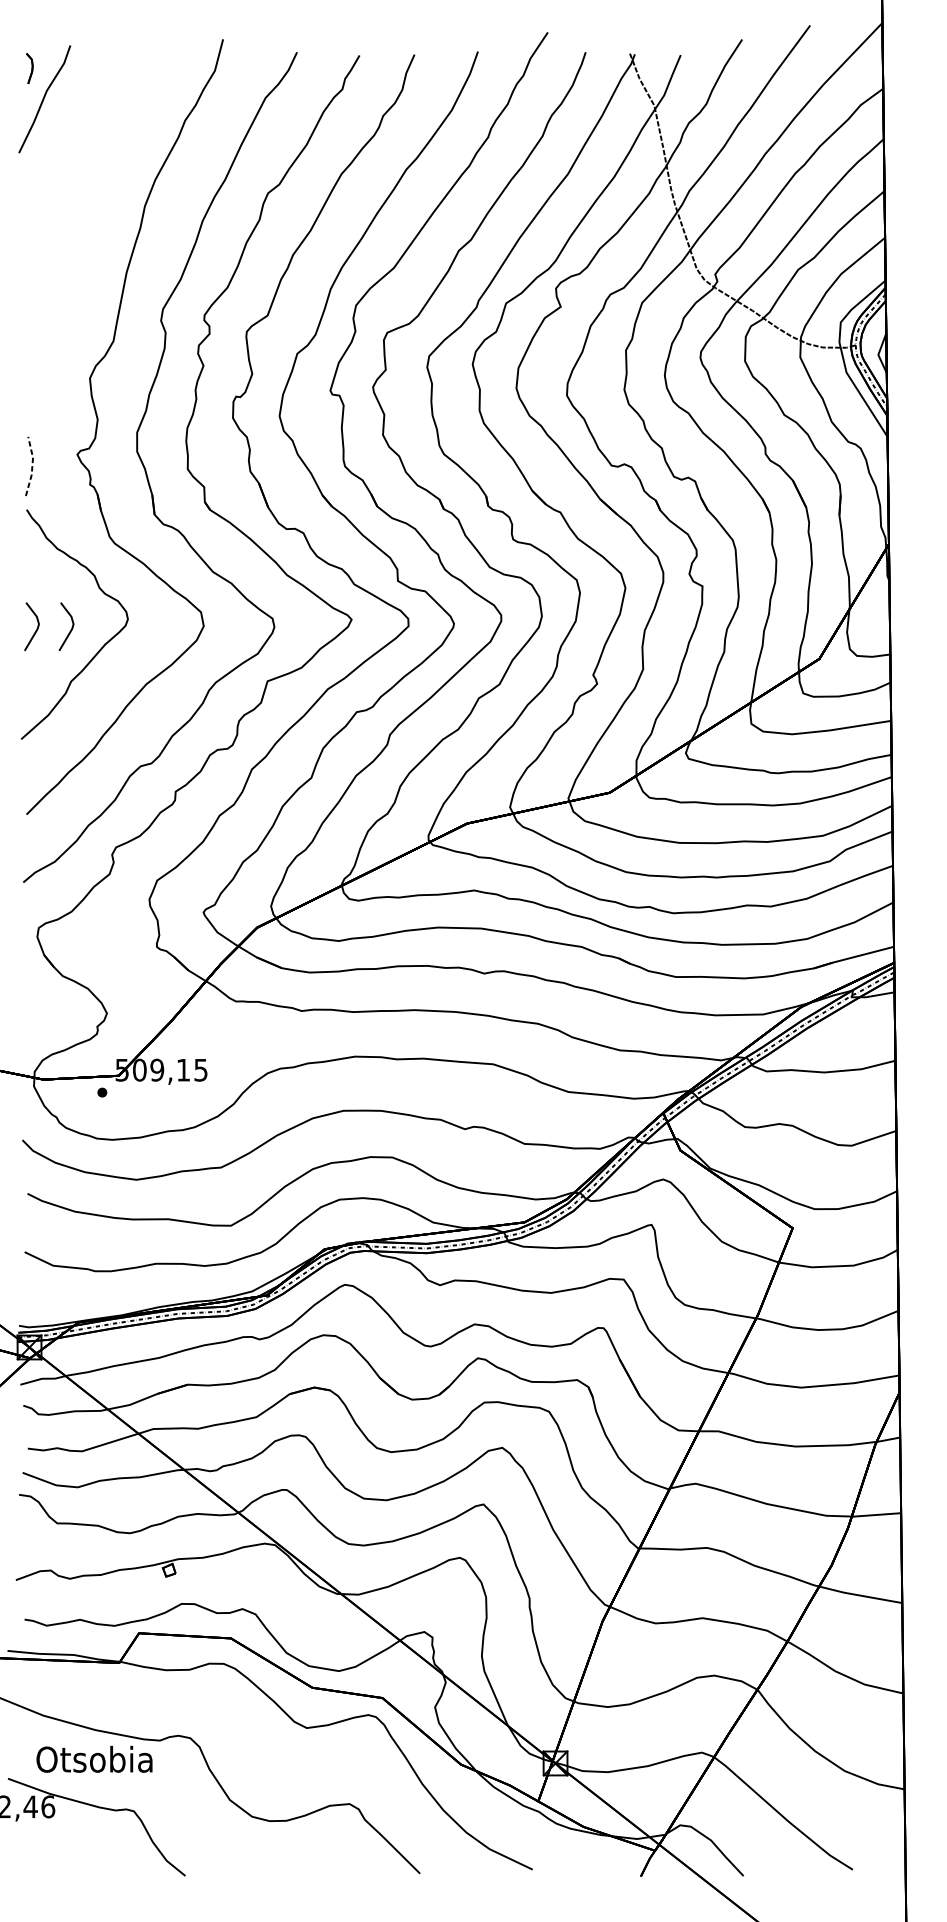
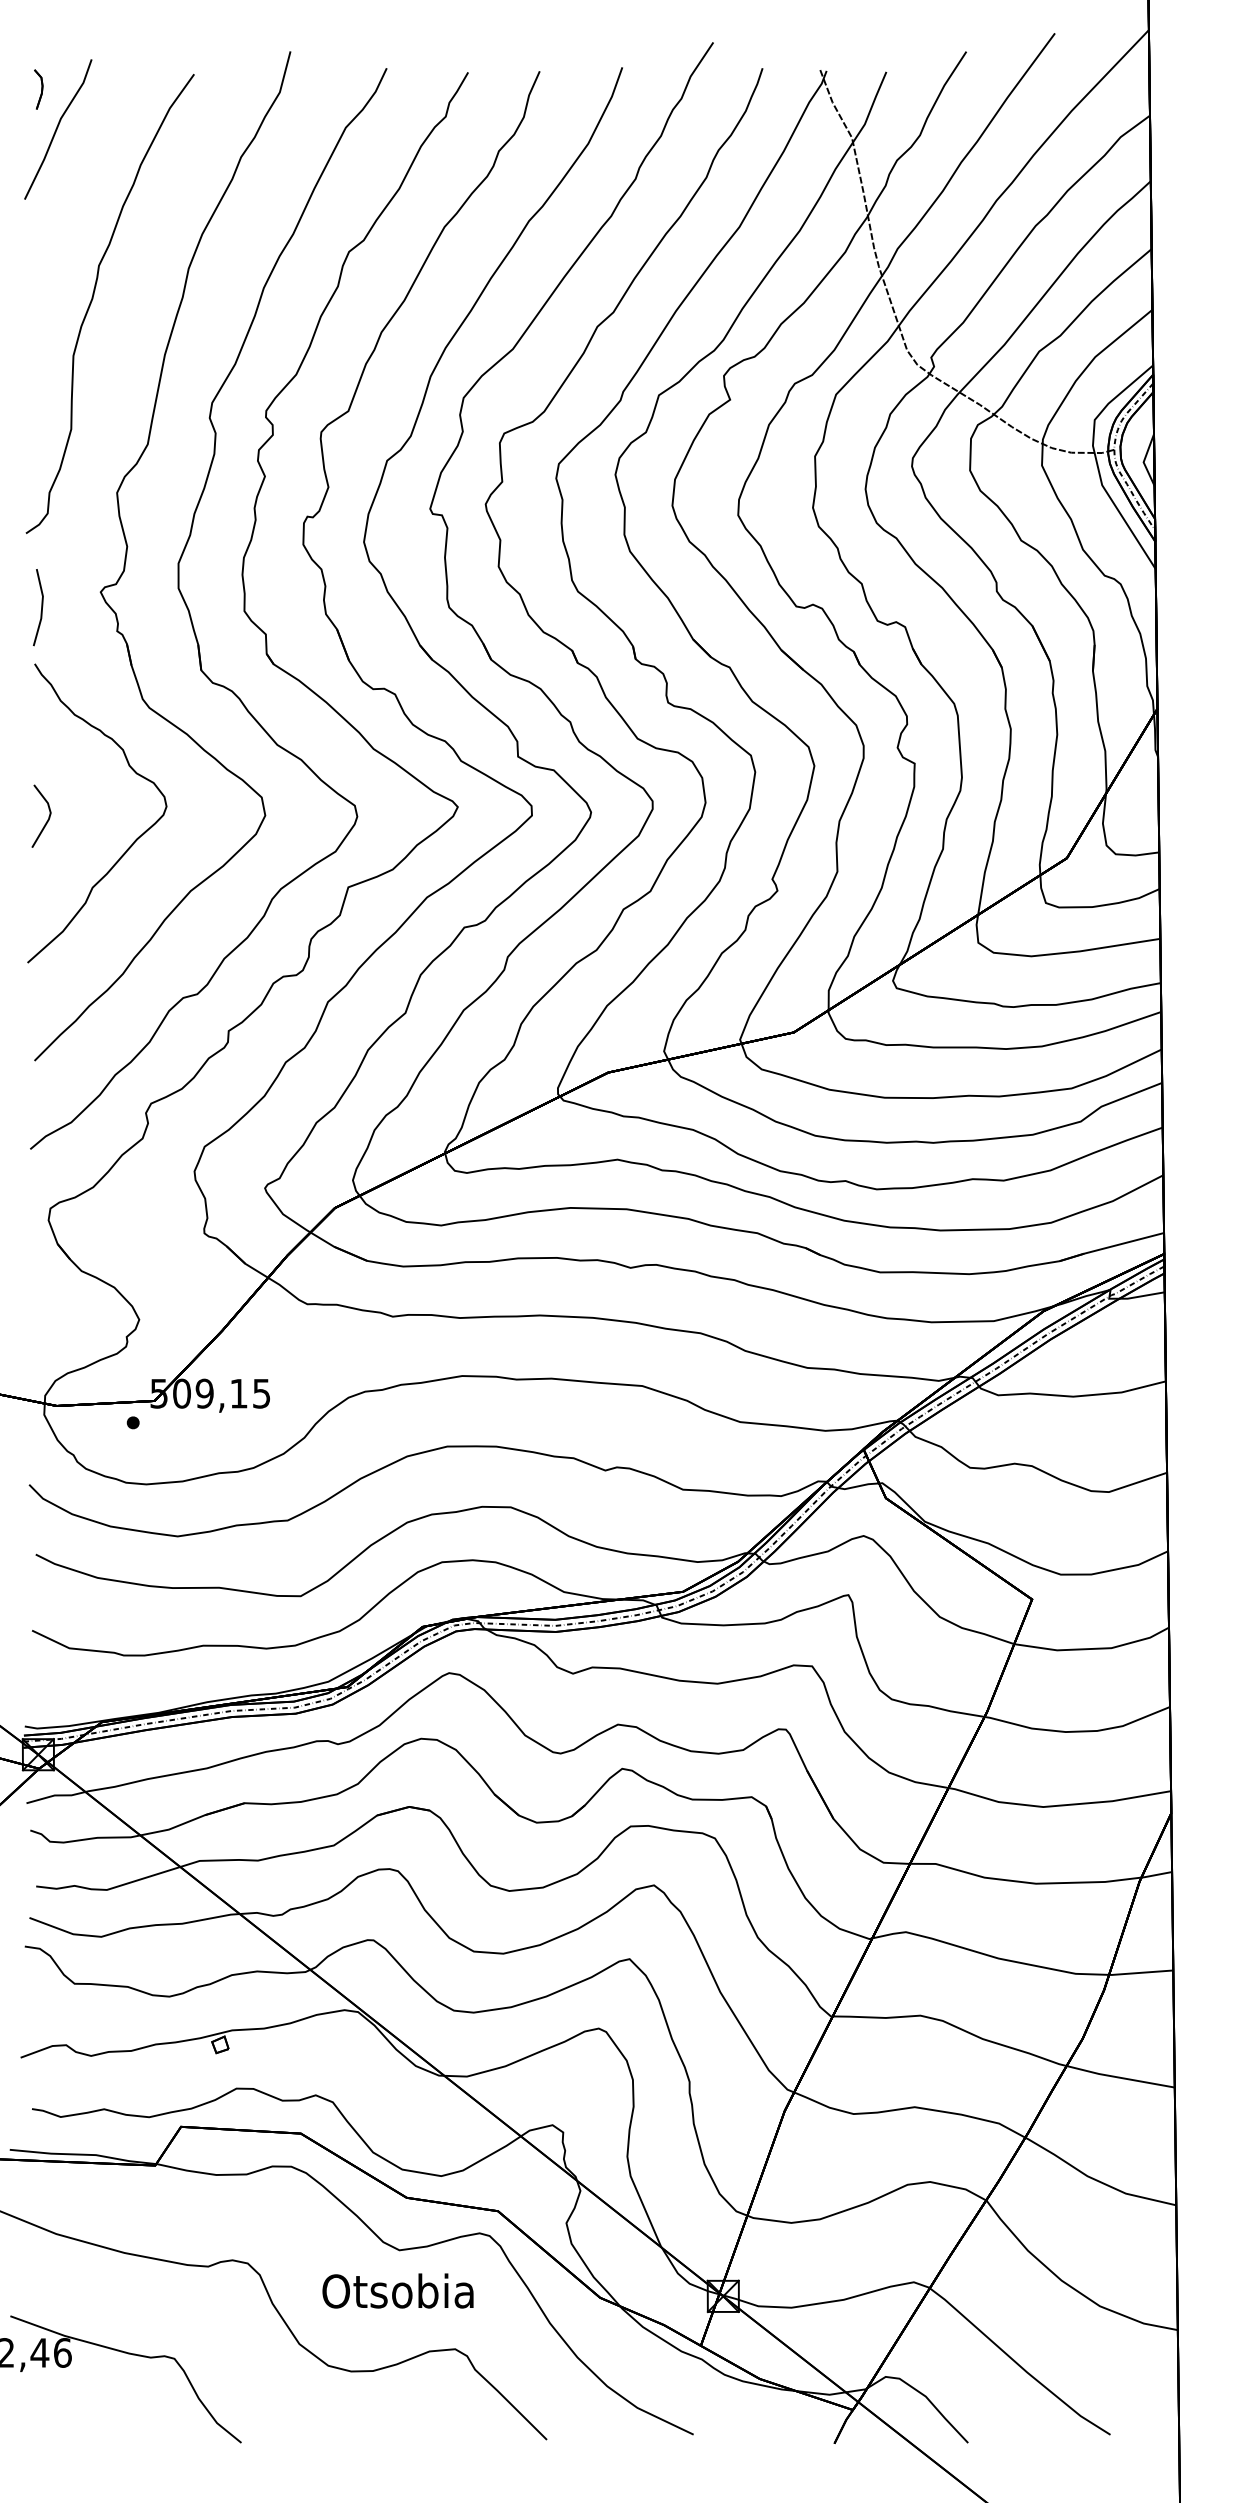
curve: (71, 229) -> (93, 299), added
line: (32, 466) -> (42, 607), dashed -> solid
line: (71, 626) -> (93, 816), removed
text: (94, 1758) -> (397, 2290), moved

